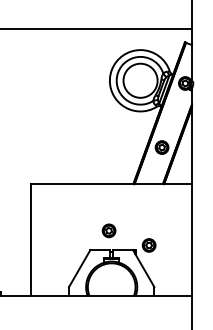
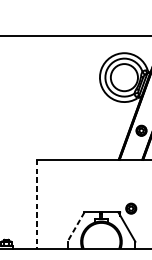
part: (108, 230) -> (98, 196), removed
line: (31, 239) -> (37, 203), solid -> dashed
line: (79, 268) -> (75, 227), solid -> dashed

